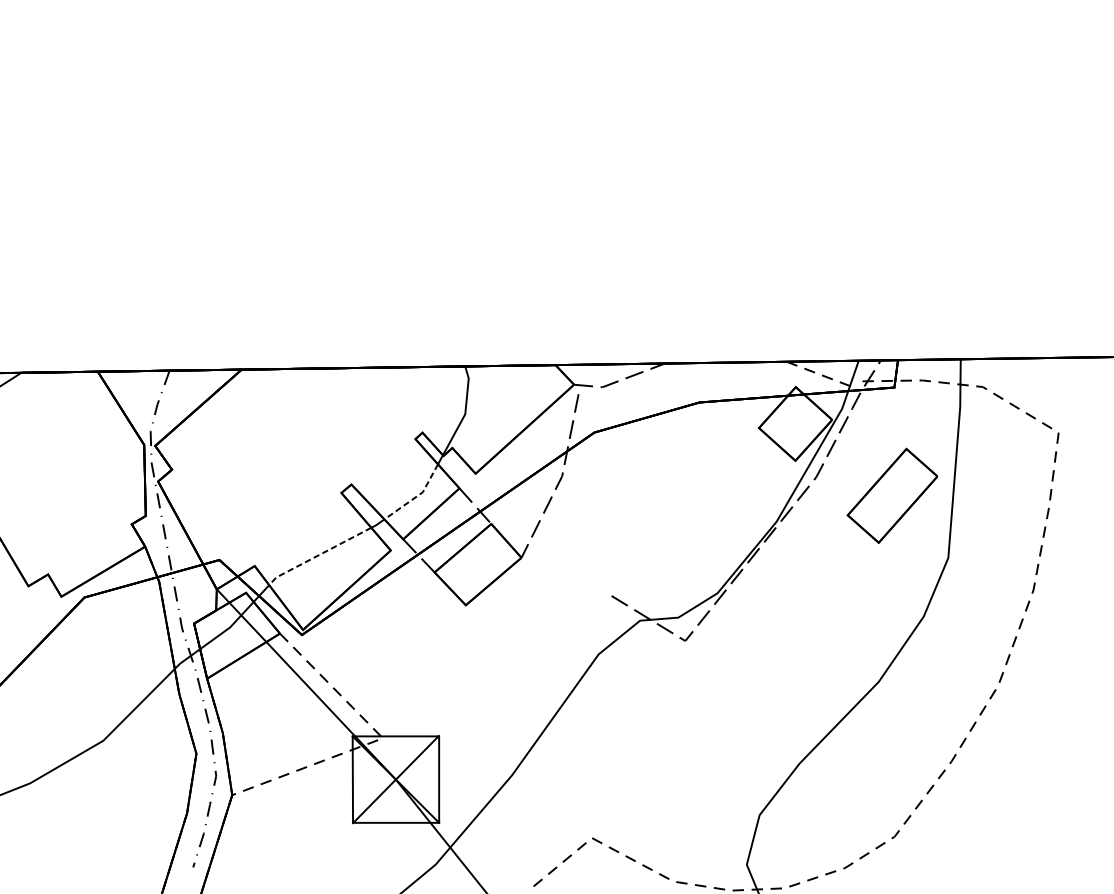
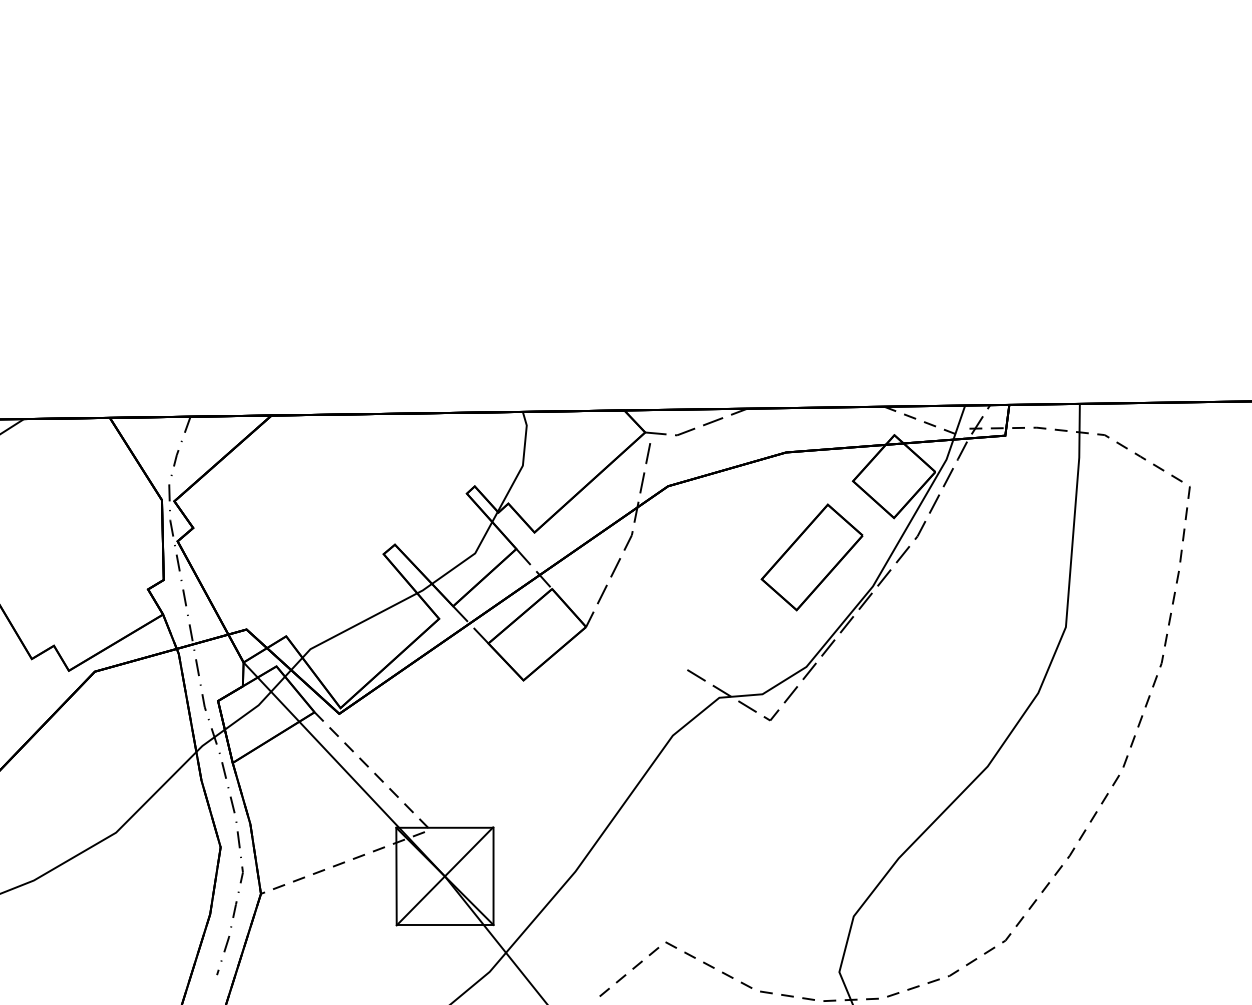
part: (891, 495) -> (811, 557), moved
line: (416, 496) -> (468, 558), dashed -> solid
line: (319, 555) -> (358, 624), dashed -> solid

